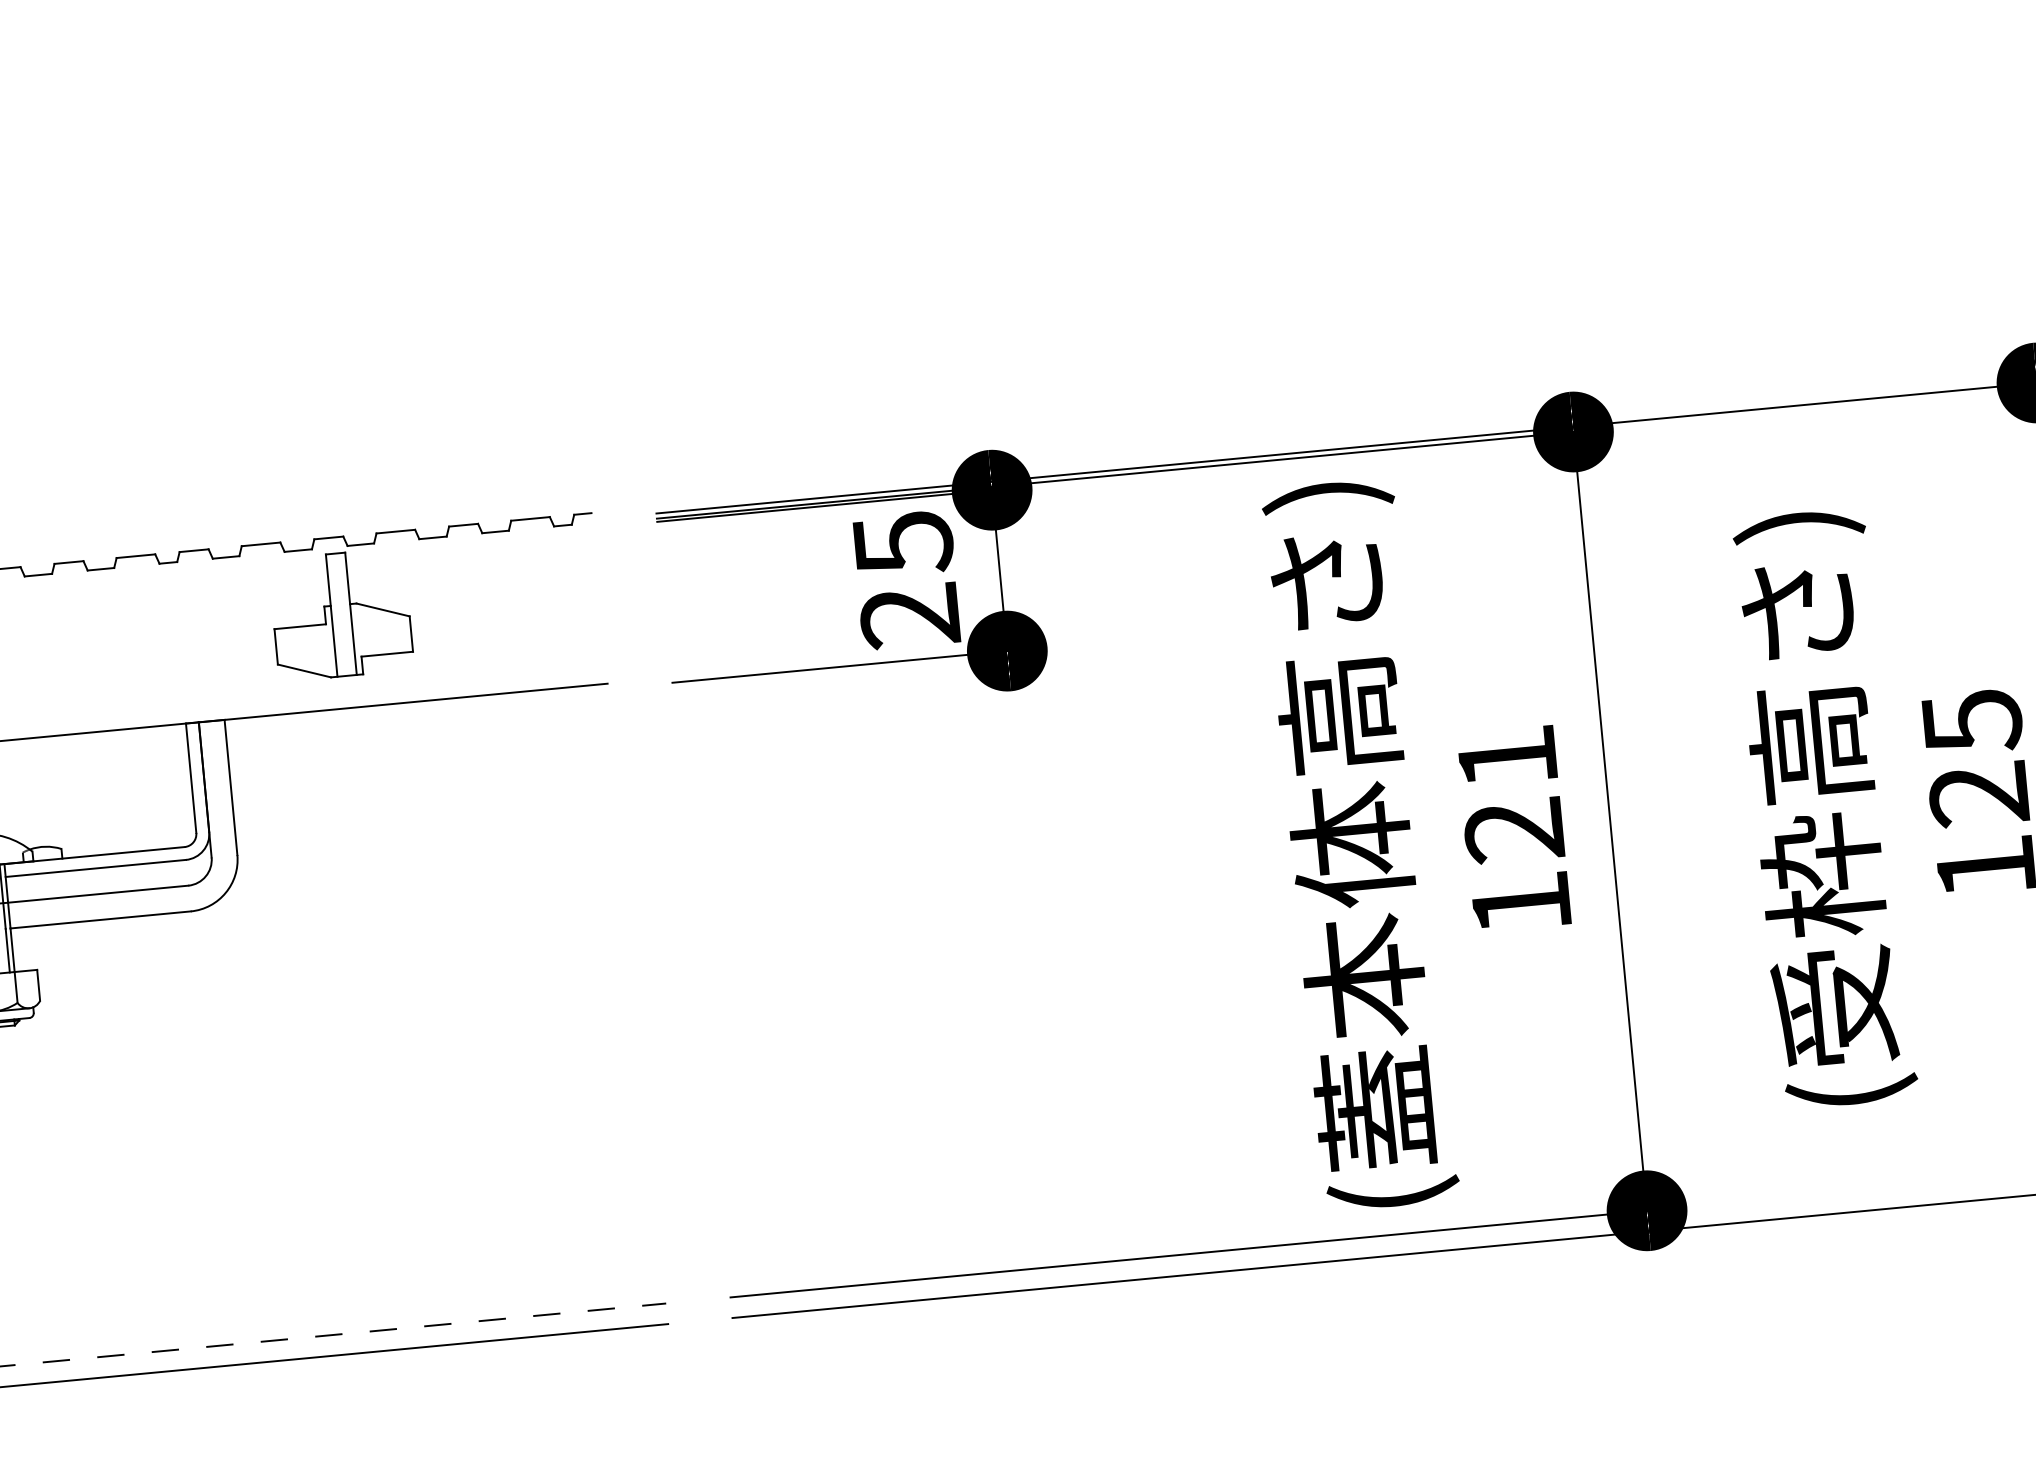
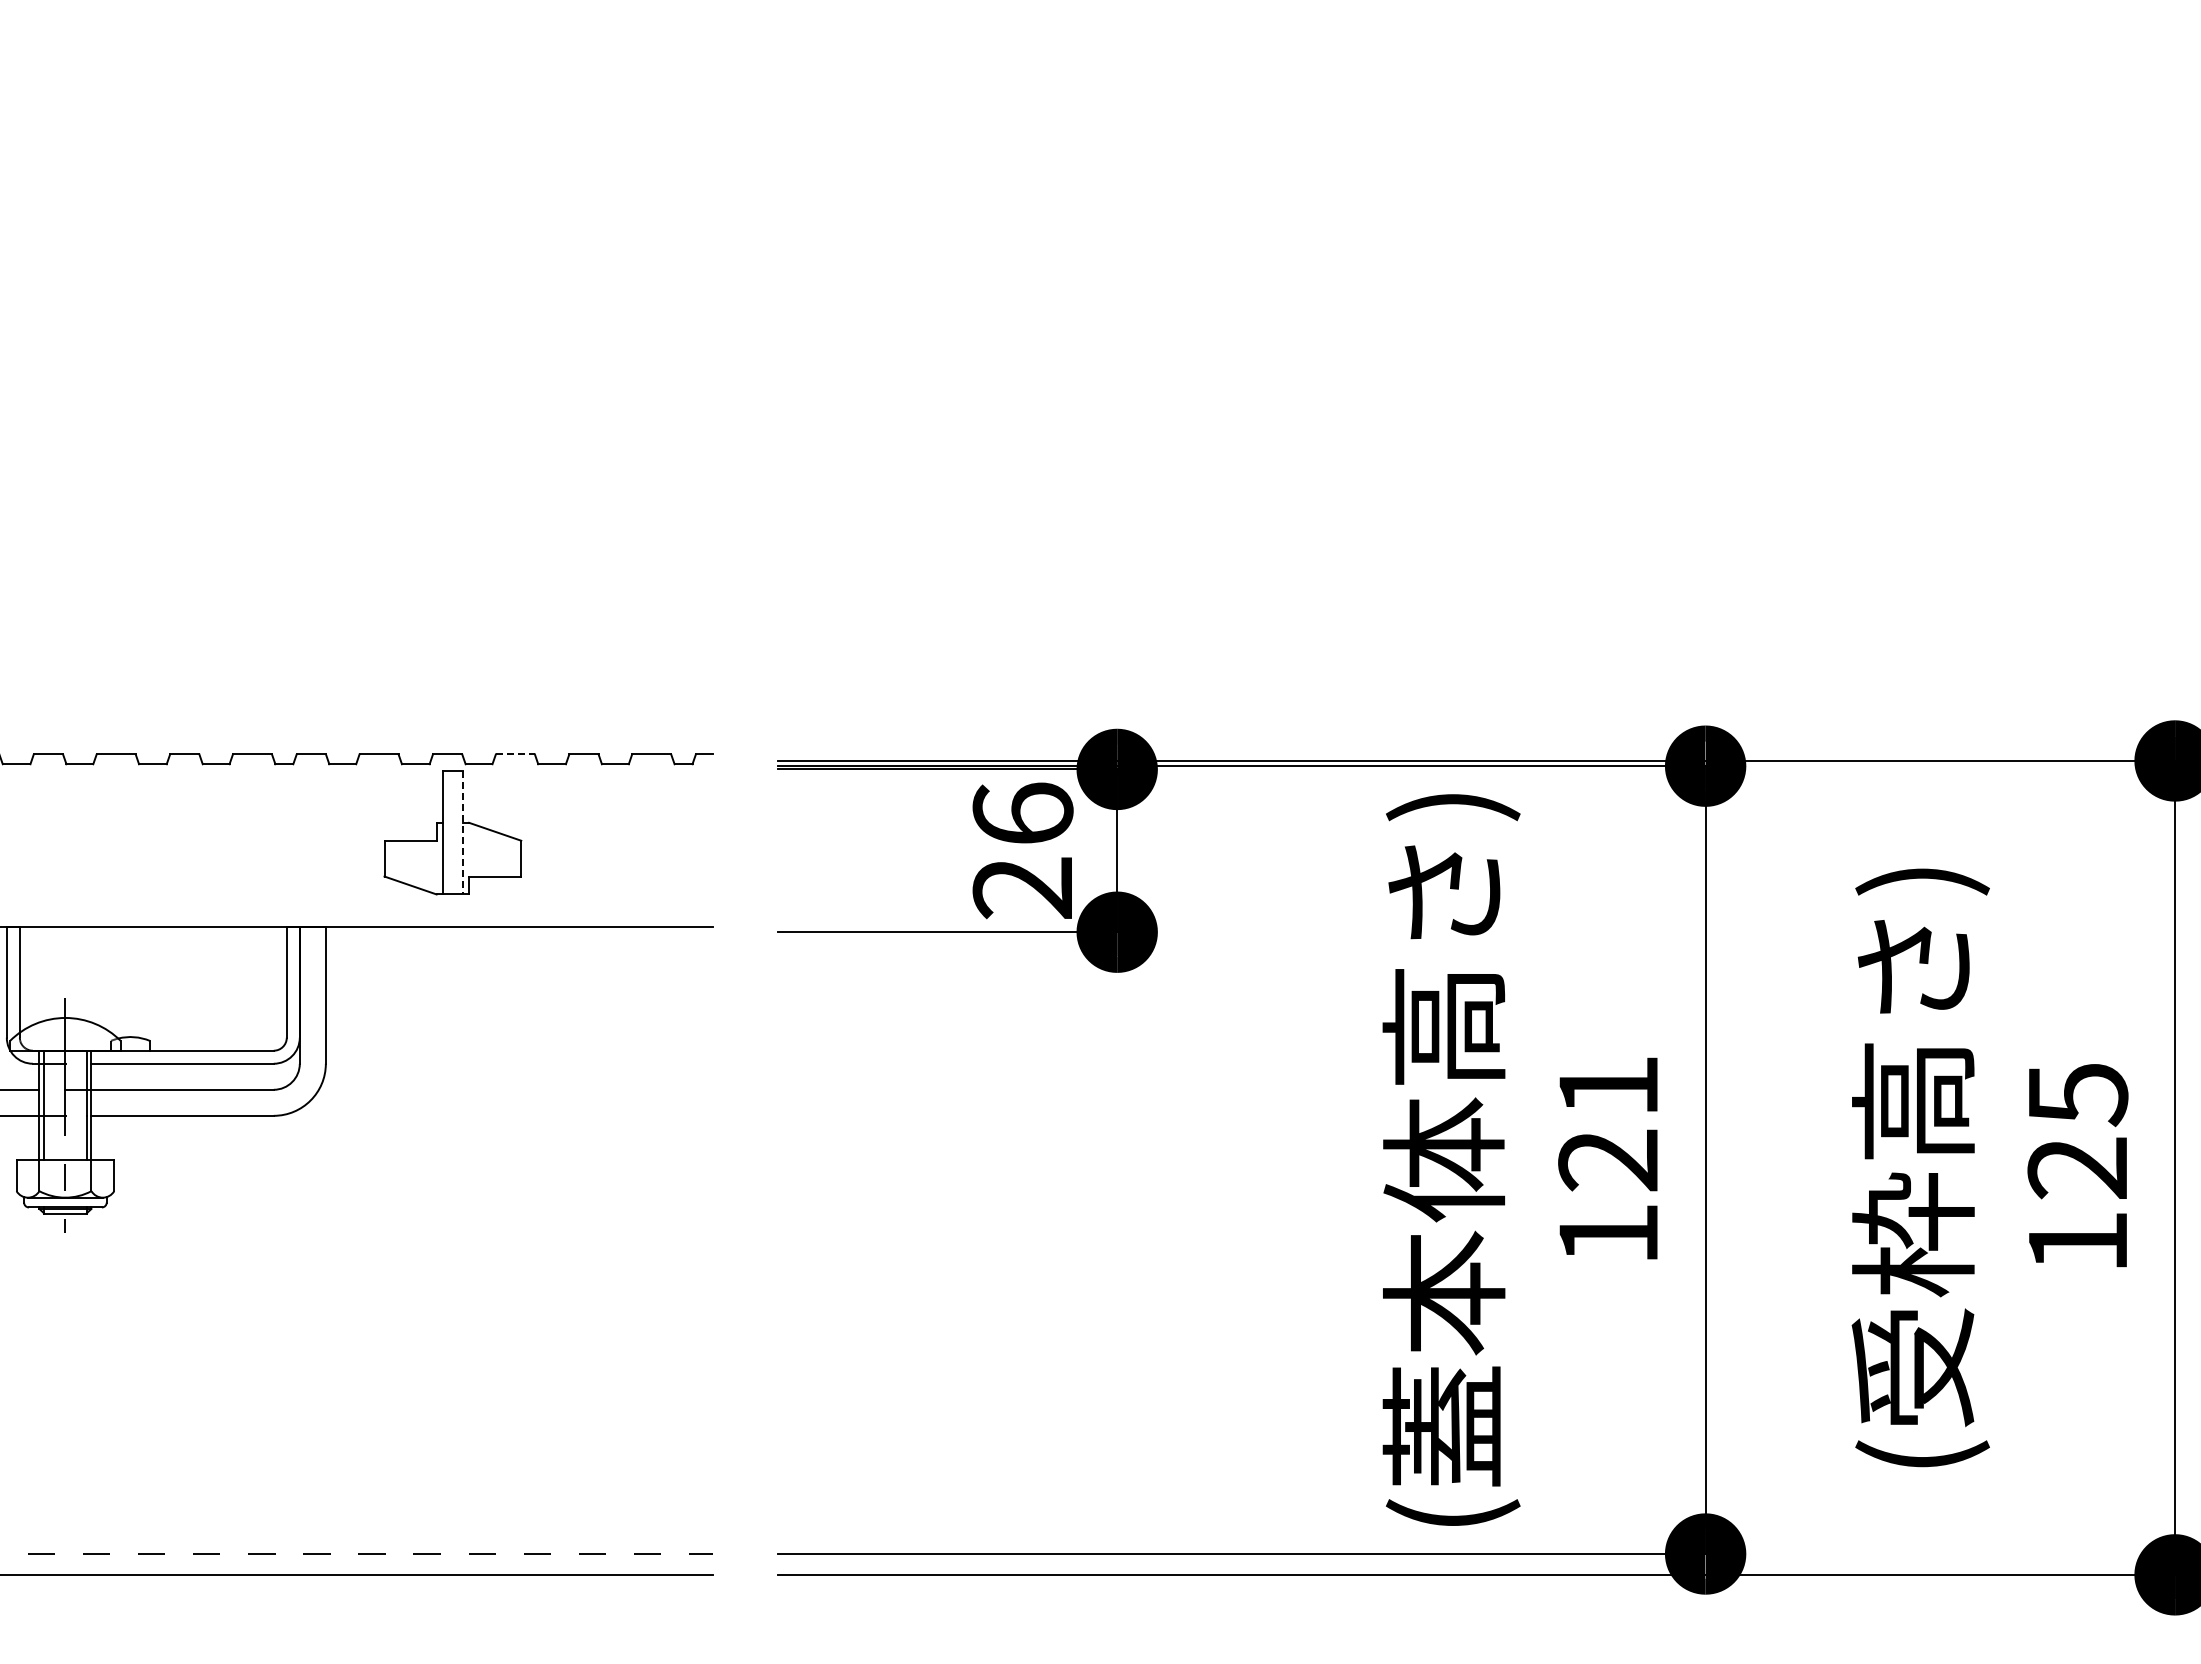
line: (395, 531) -> (515, 754), solid -> dashed
text: (902, 543) -> (1022, 814), 25 -> 26
line: (350, 613) -> (462, 832), solid -> dashed

